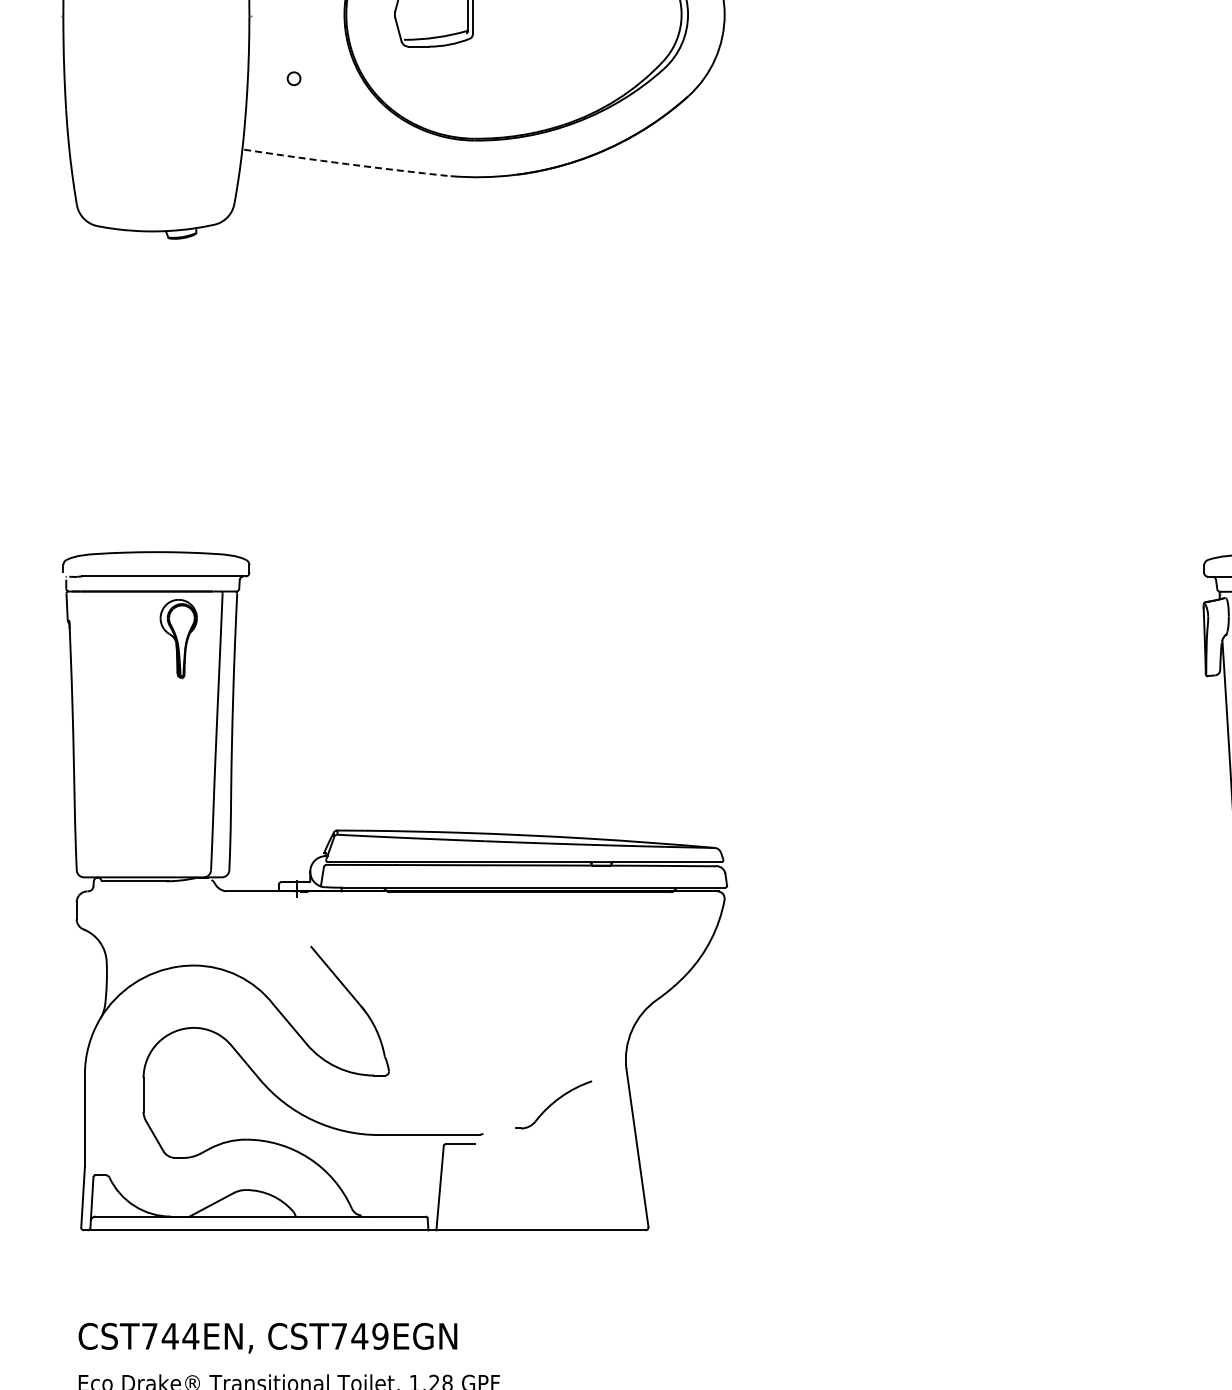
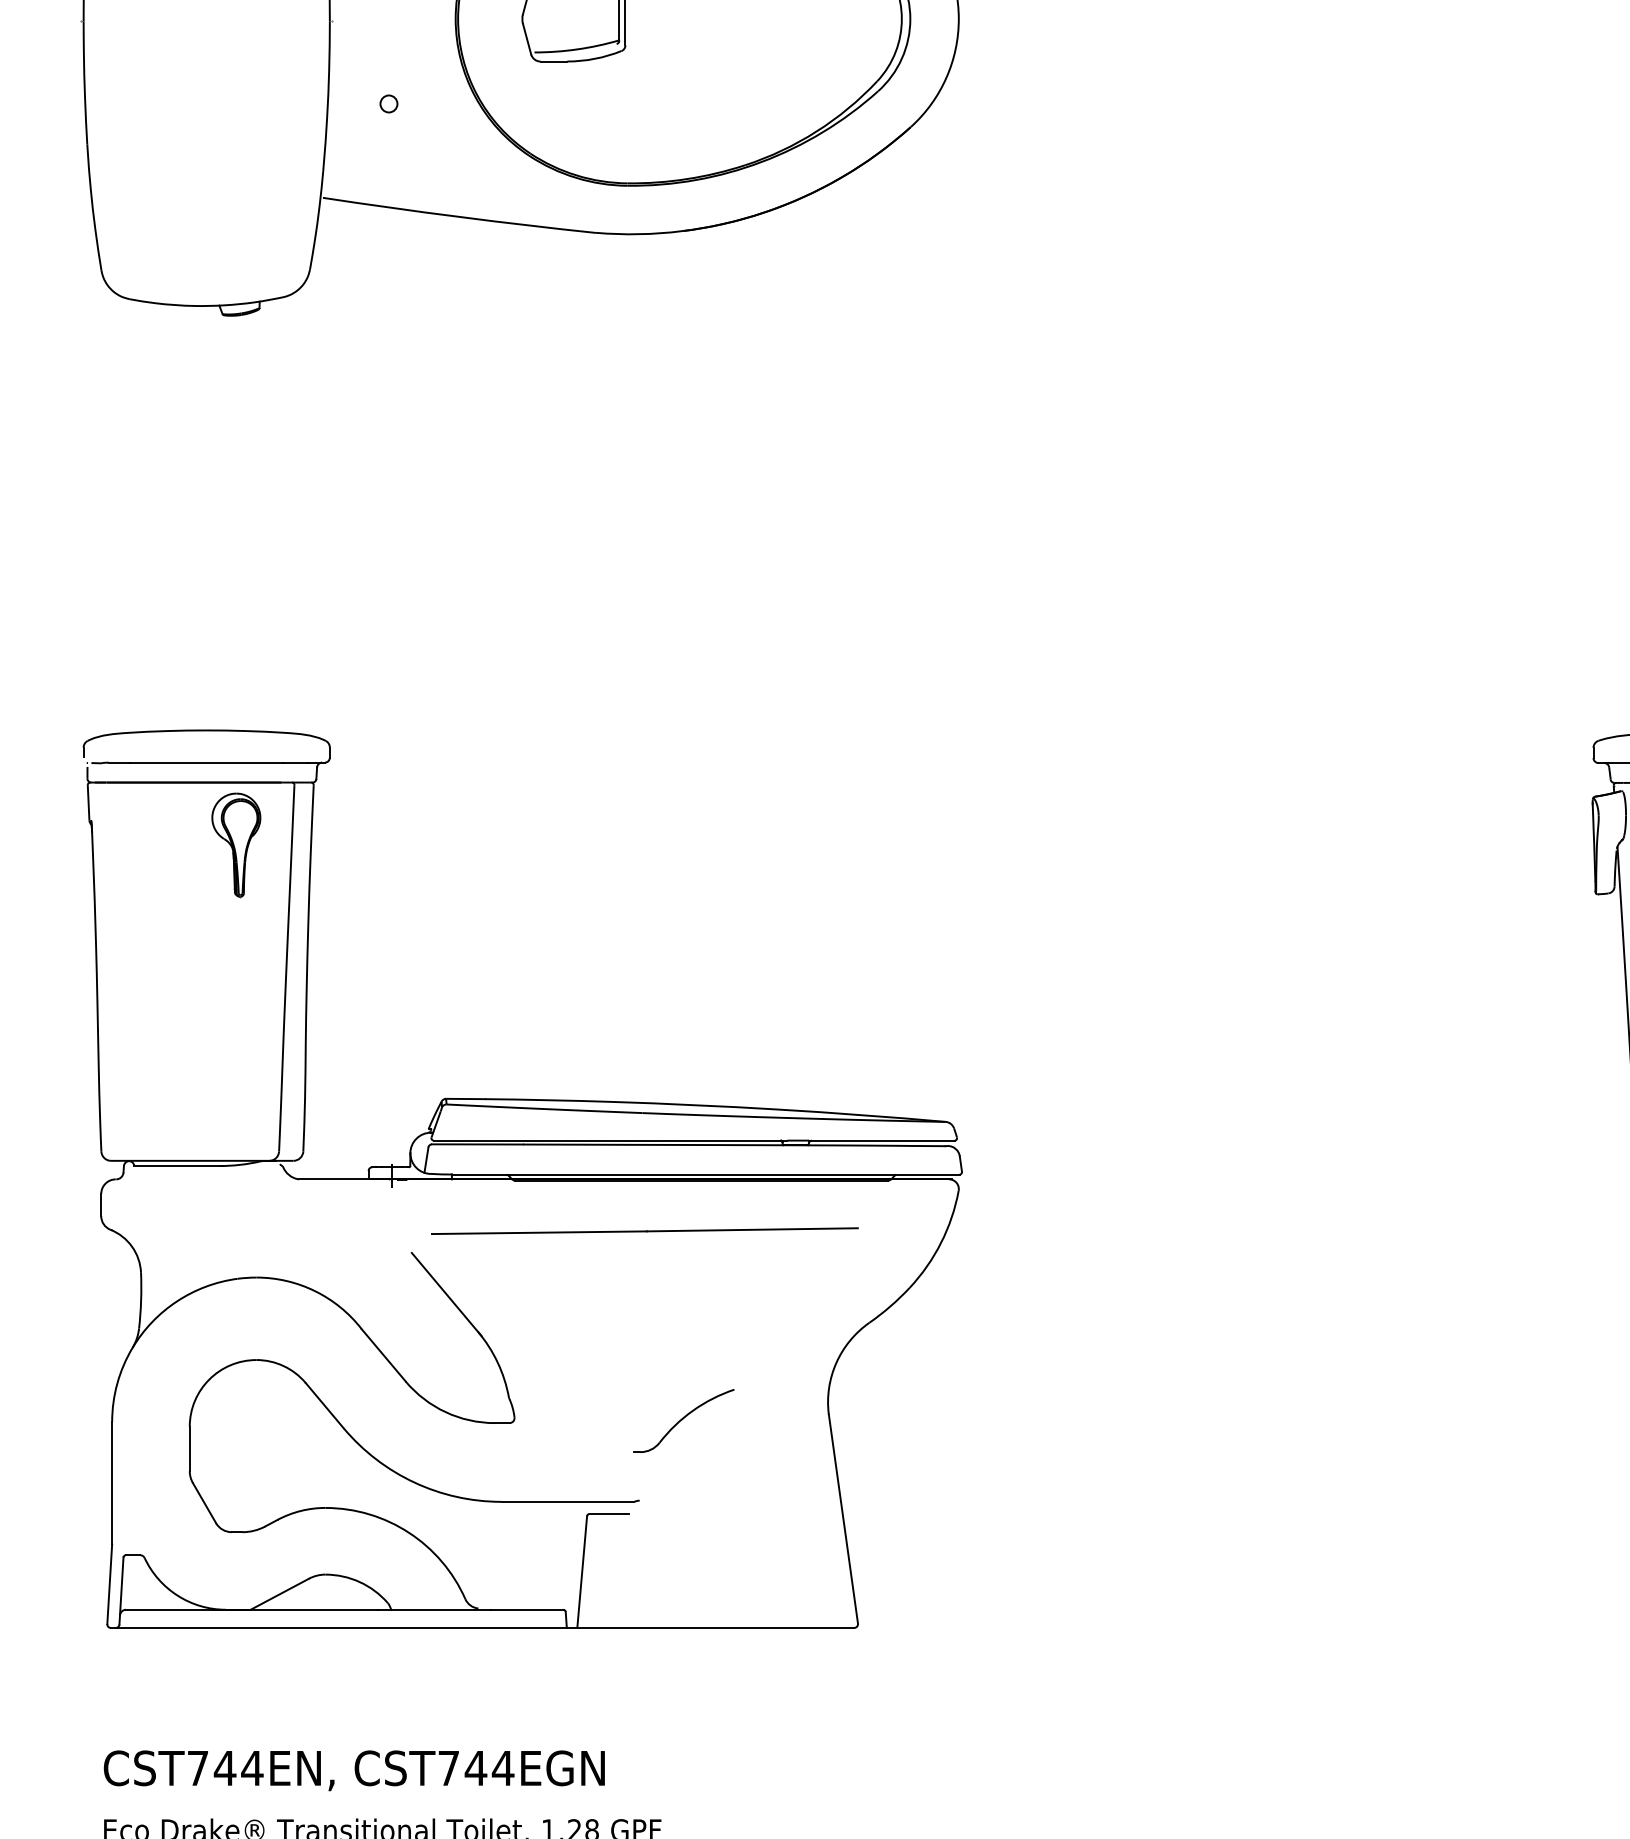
arc: (347, 164) -> (459, 217), dashed -> solid
line: (487, 930) -> (644, 1231), added
part: (553, 1104) -> (683, 1420), moved
text: (379, 1335) -> (502, 1767), CST749EGN -> CST744EGN

